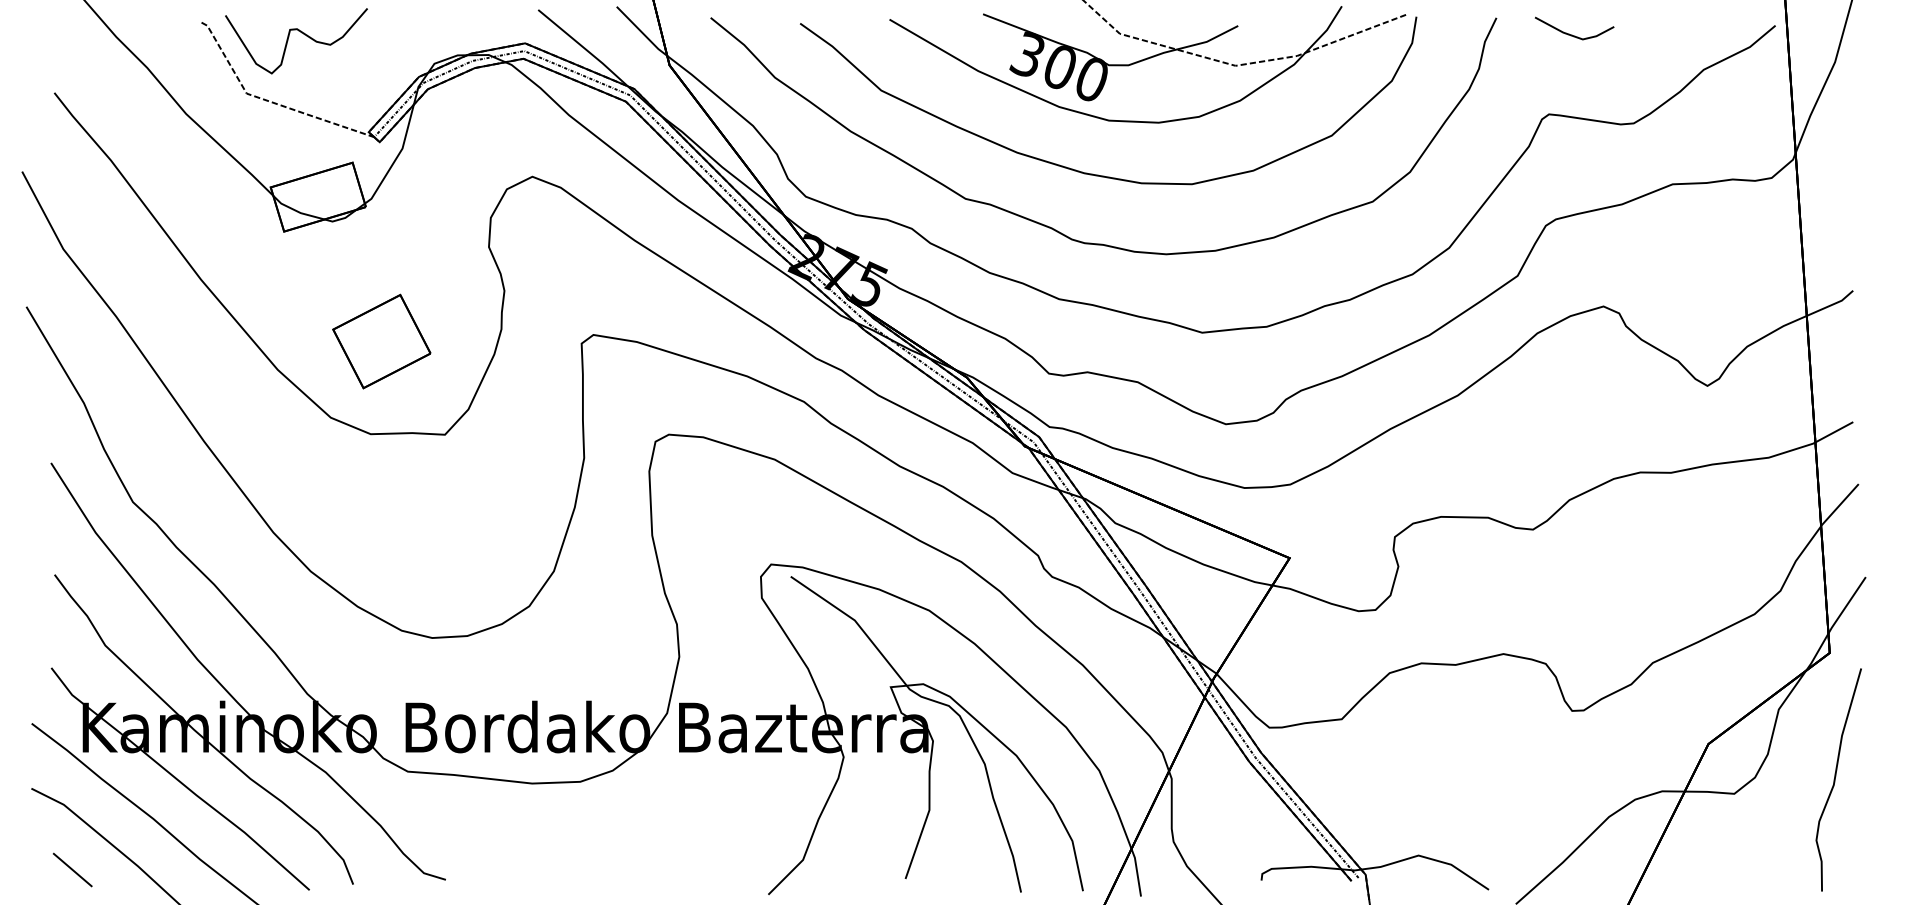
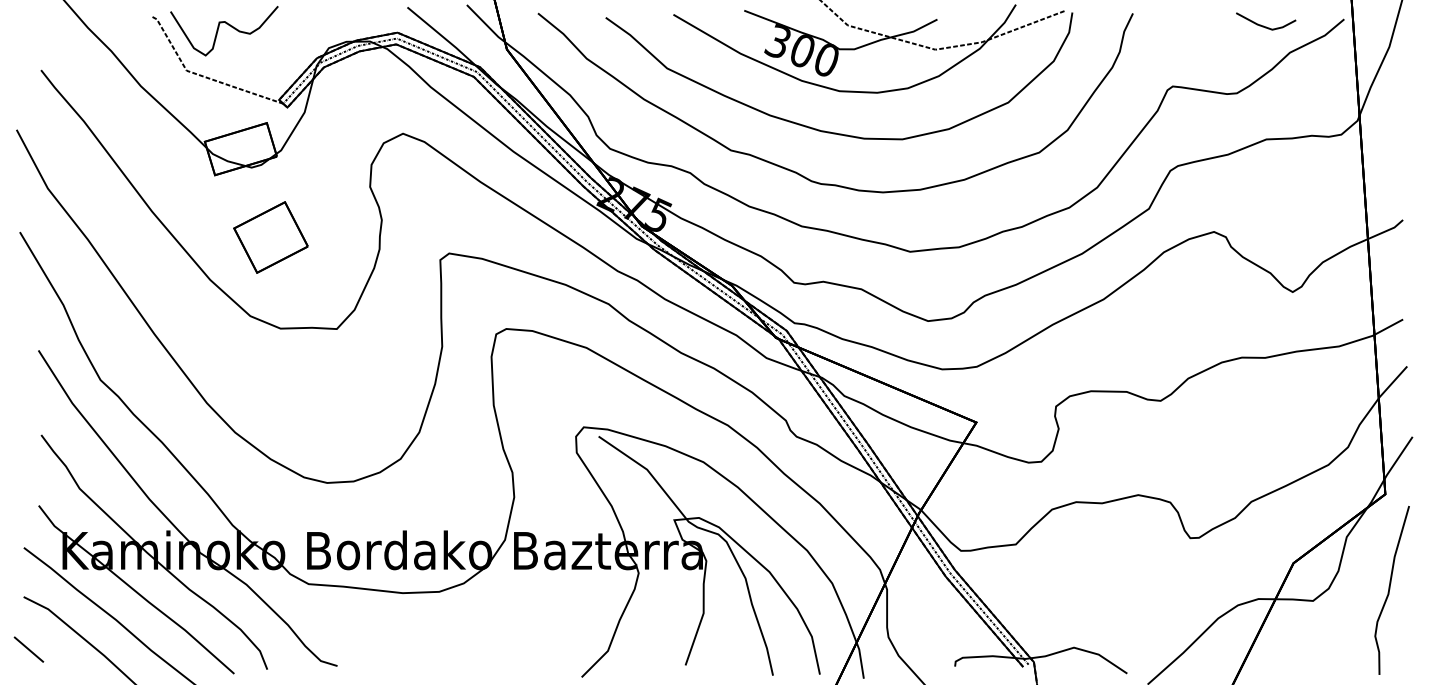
line: (1571, 33) -> (1263, 25), moved
part: (381, 341) -> (270, 237), moved
line: (72, 869) -> (28, 649), moved

